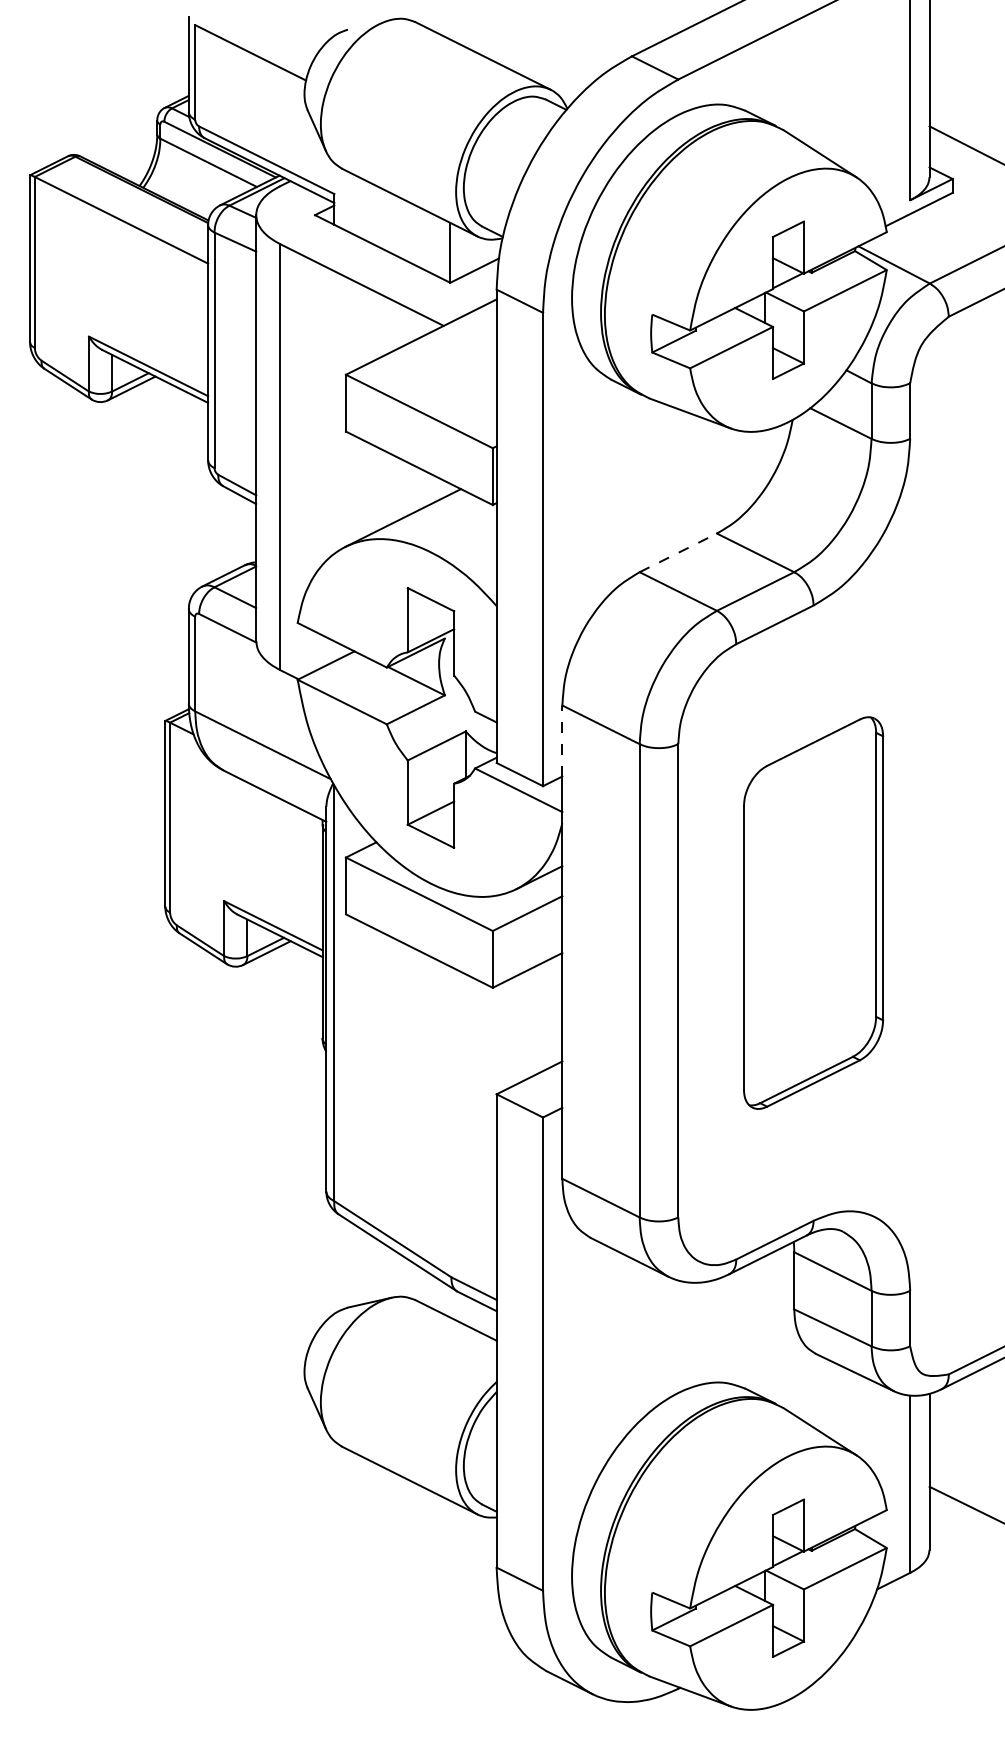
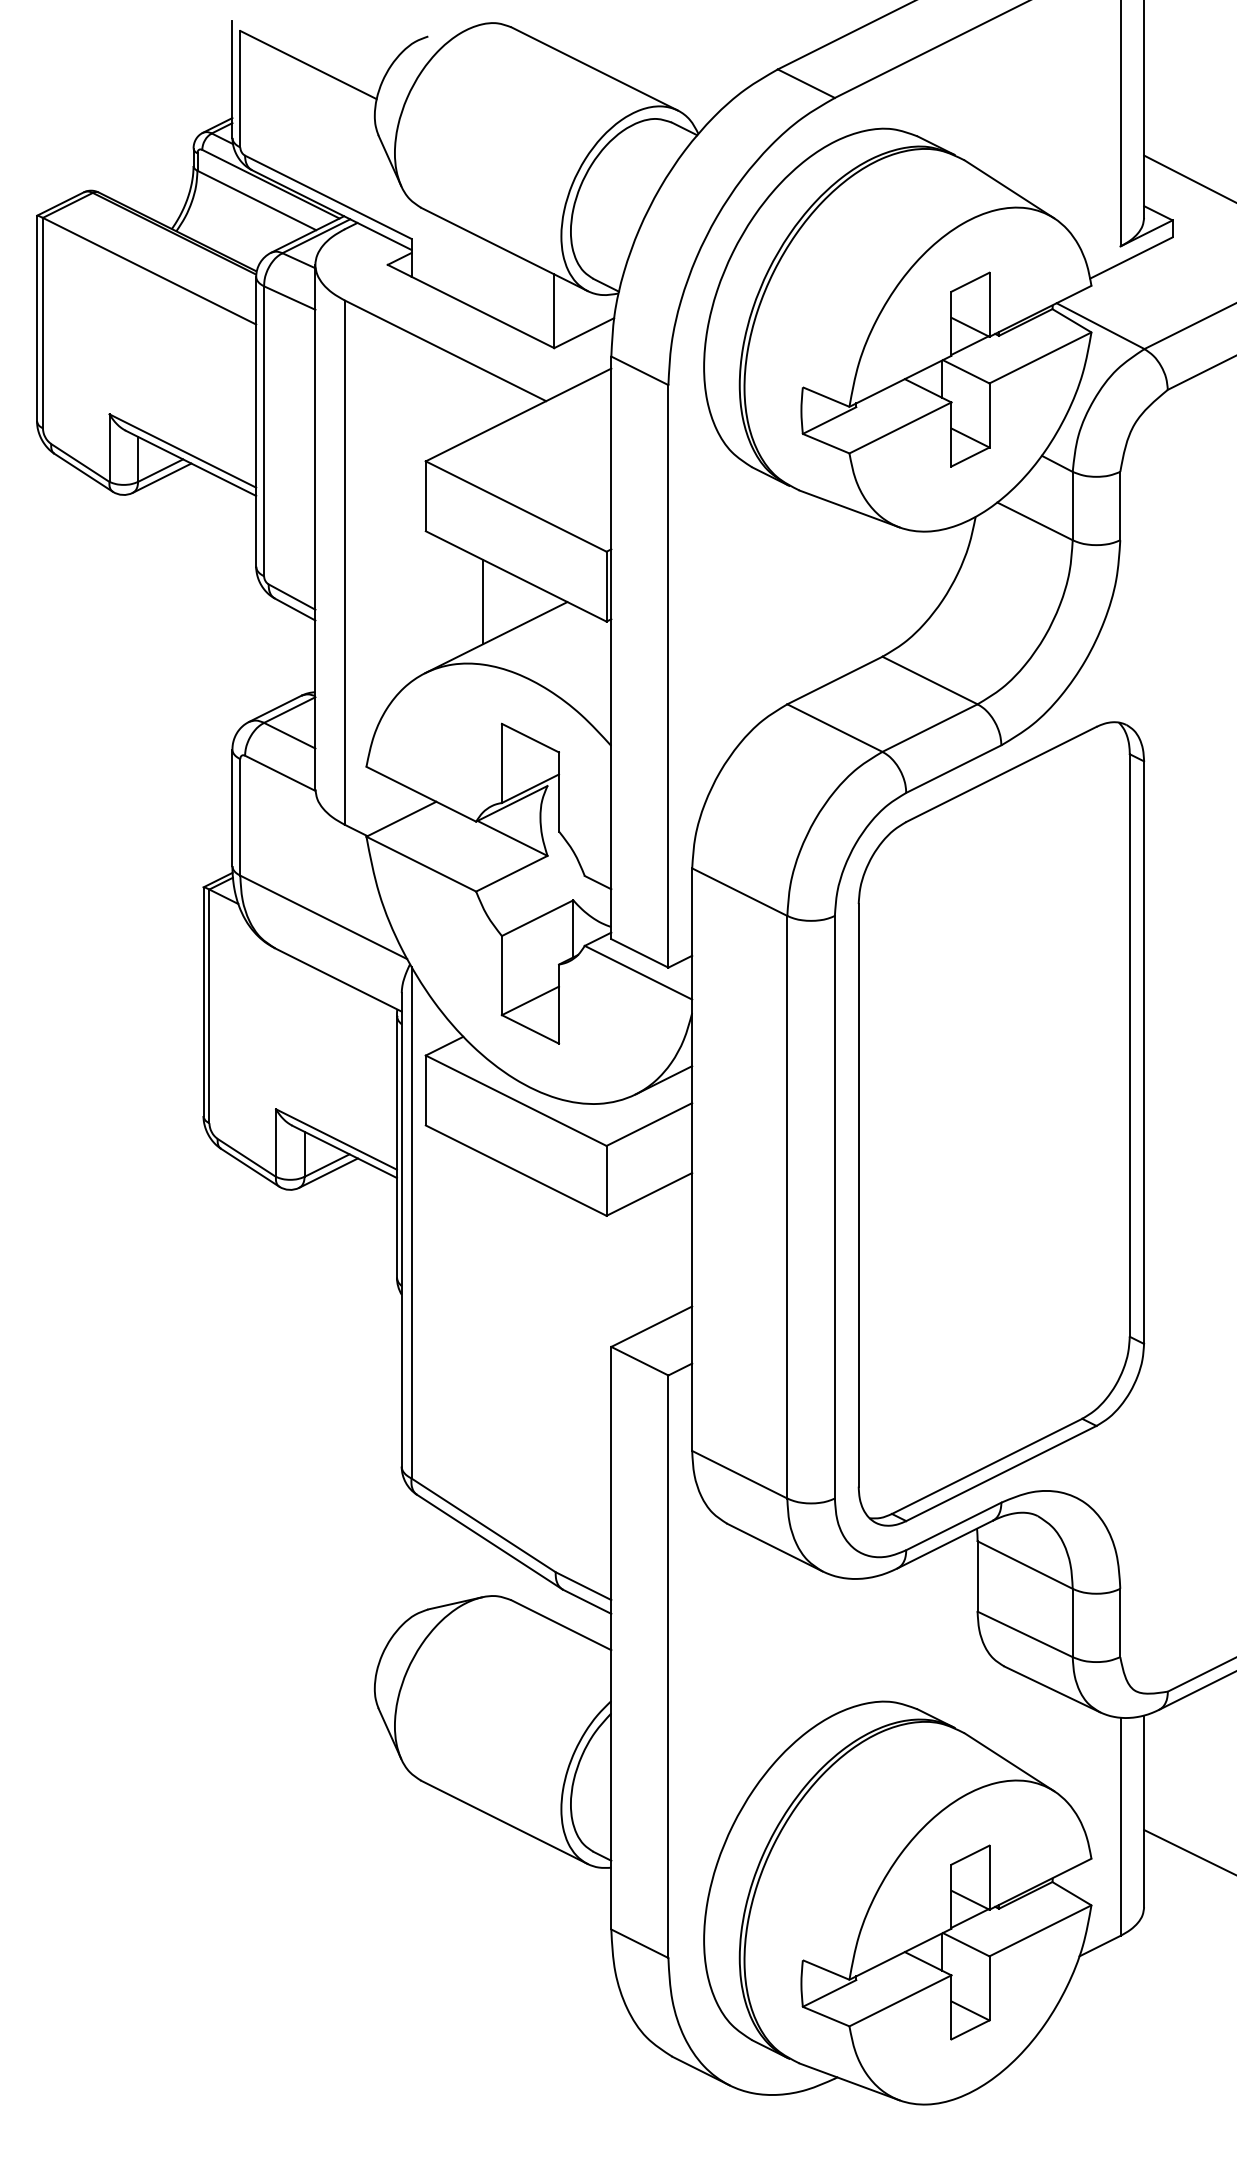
line: (392, 488) -> (483, 601), added
line: (678, 552) -> (835, 680), dashed -> solid
line: (562, 740) -> (692, 911), dashed -> solid
part: (813, 912) -> (1001, 1123), size x1.67

